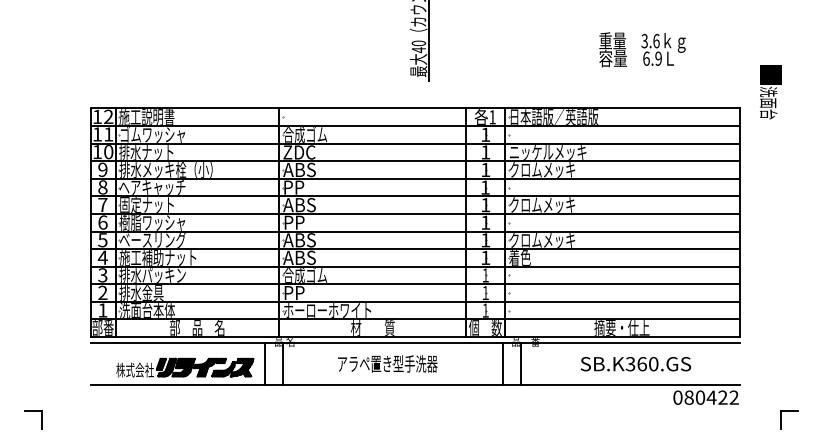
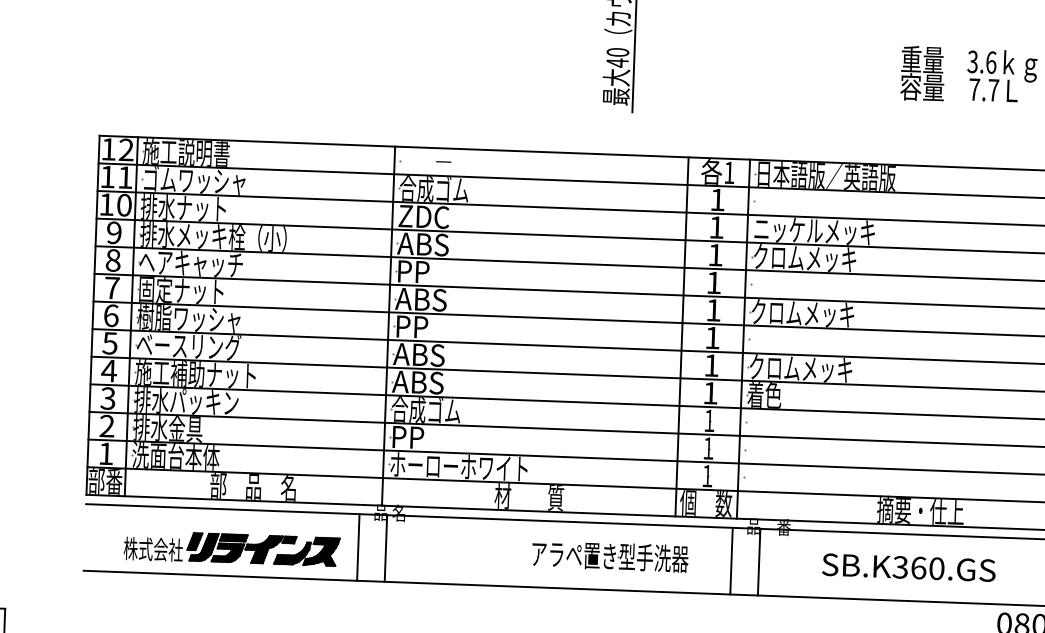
text: (652, 58) -> (984, 89), 6.9 -> 7.7
part: (387, 363) -> (609, 555), moved
part: (635, 364) -> (908, 568), moved

